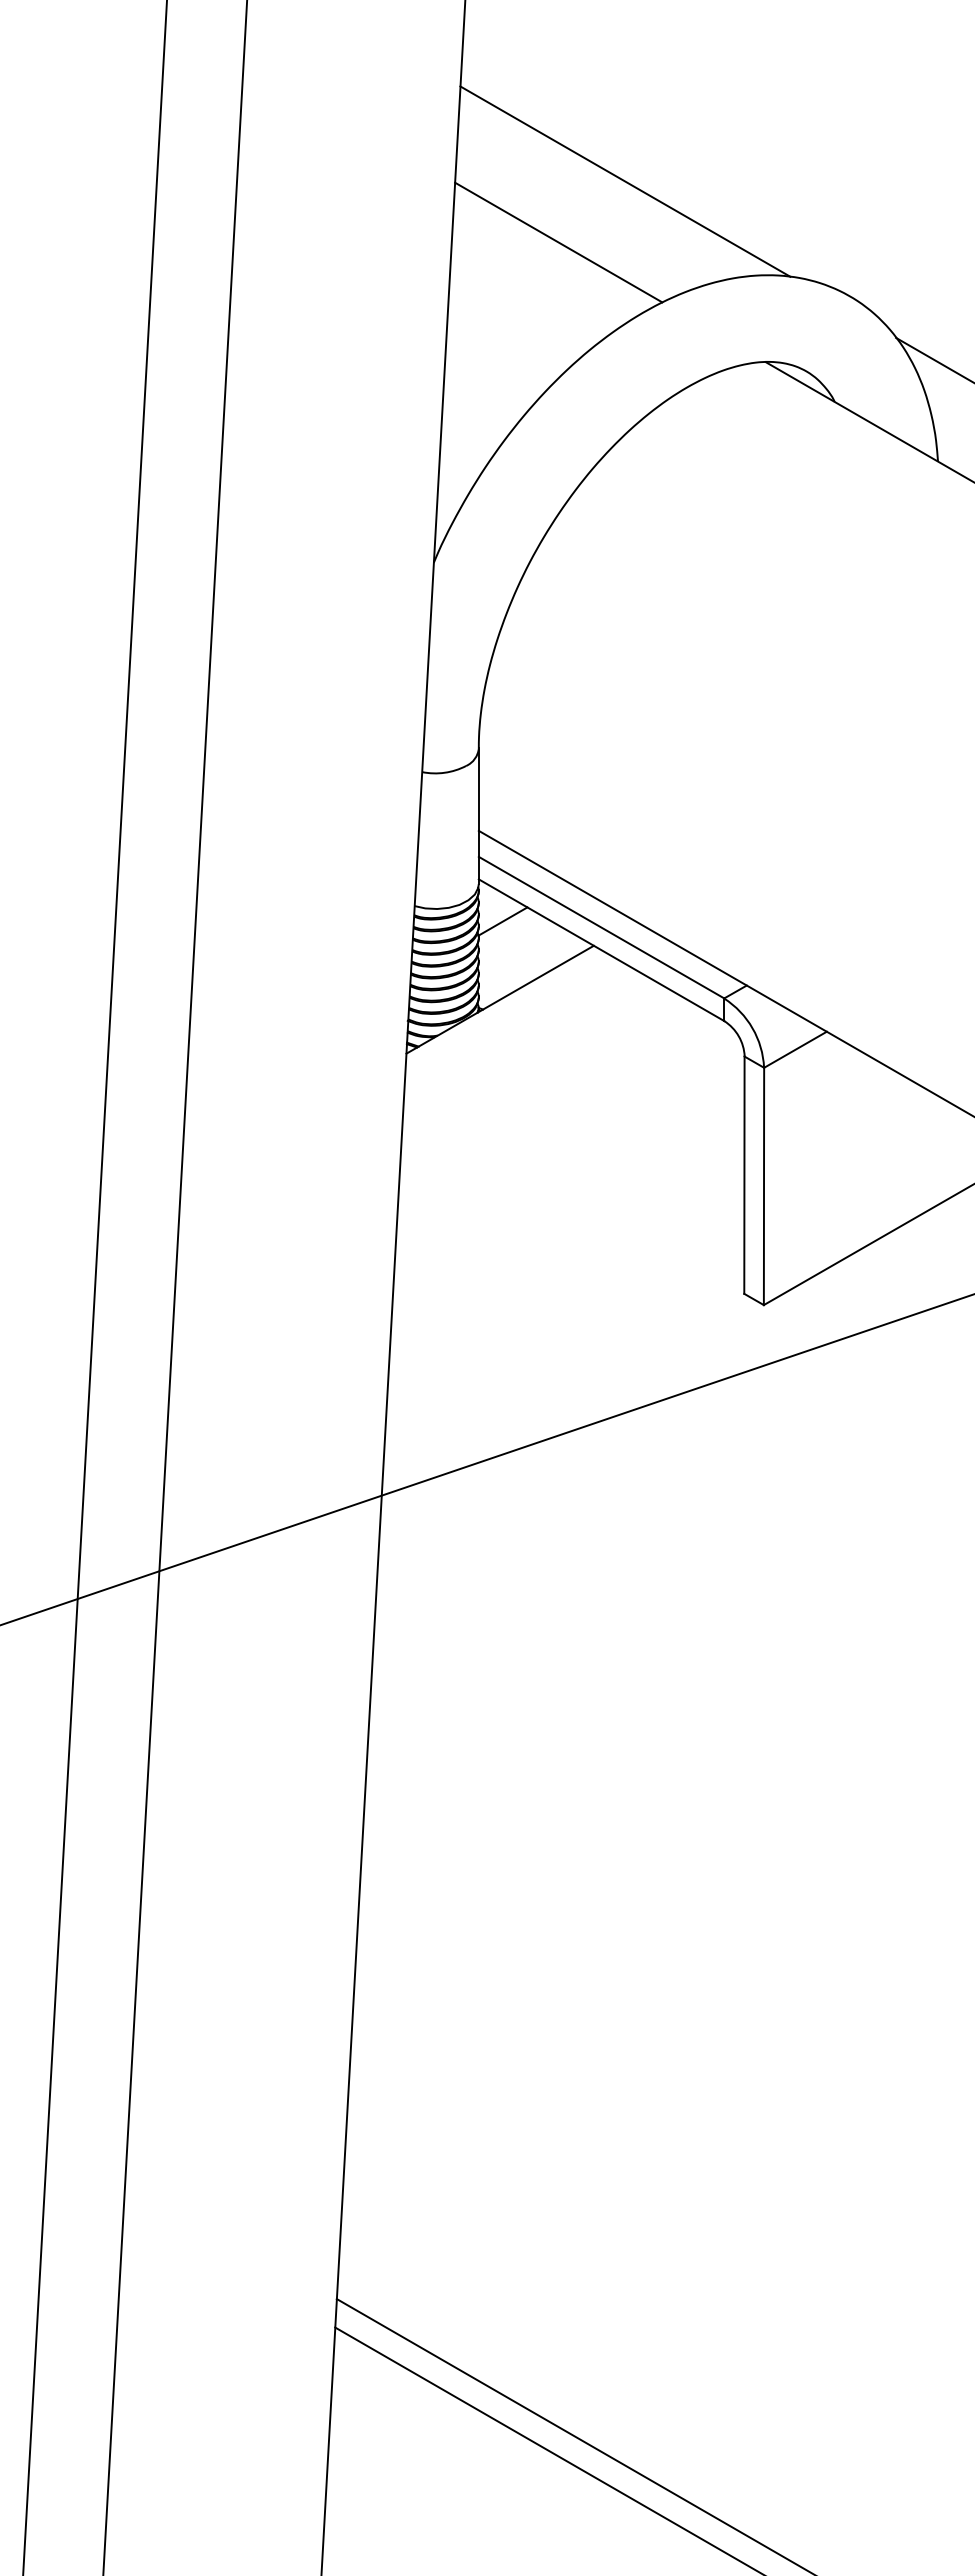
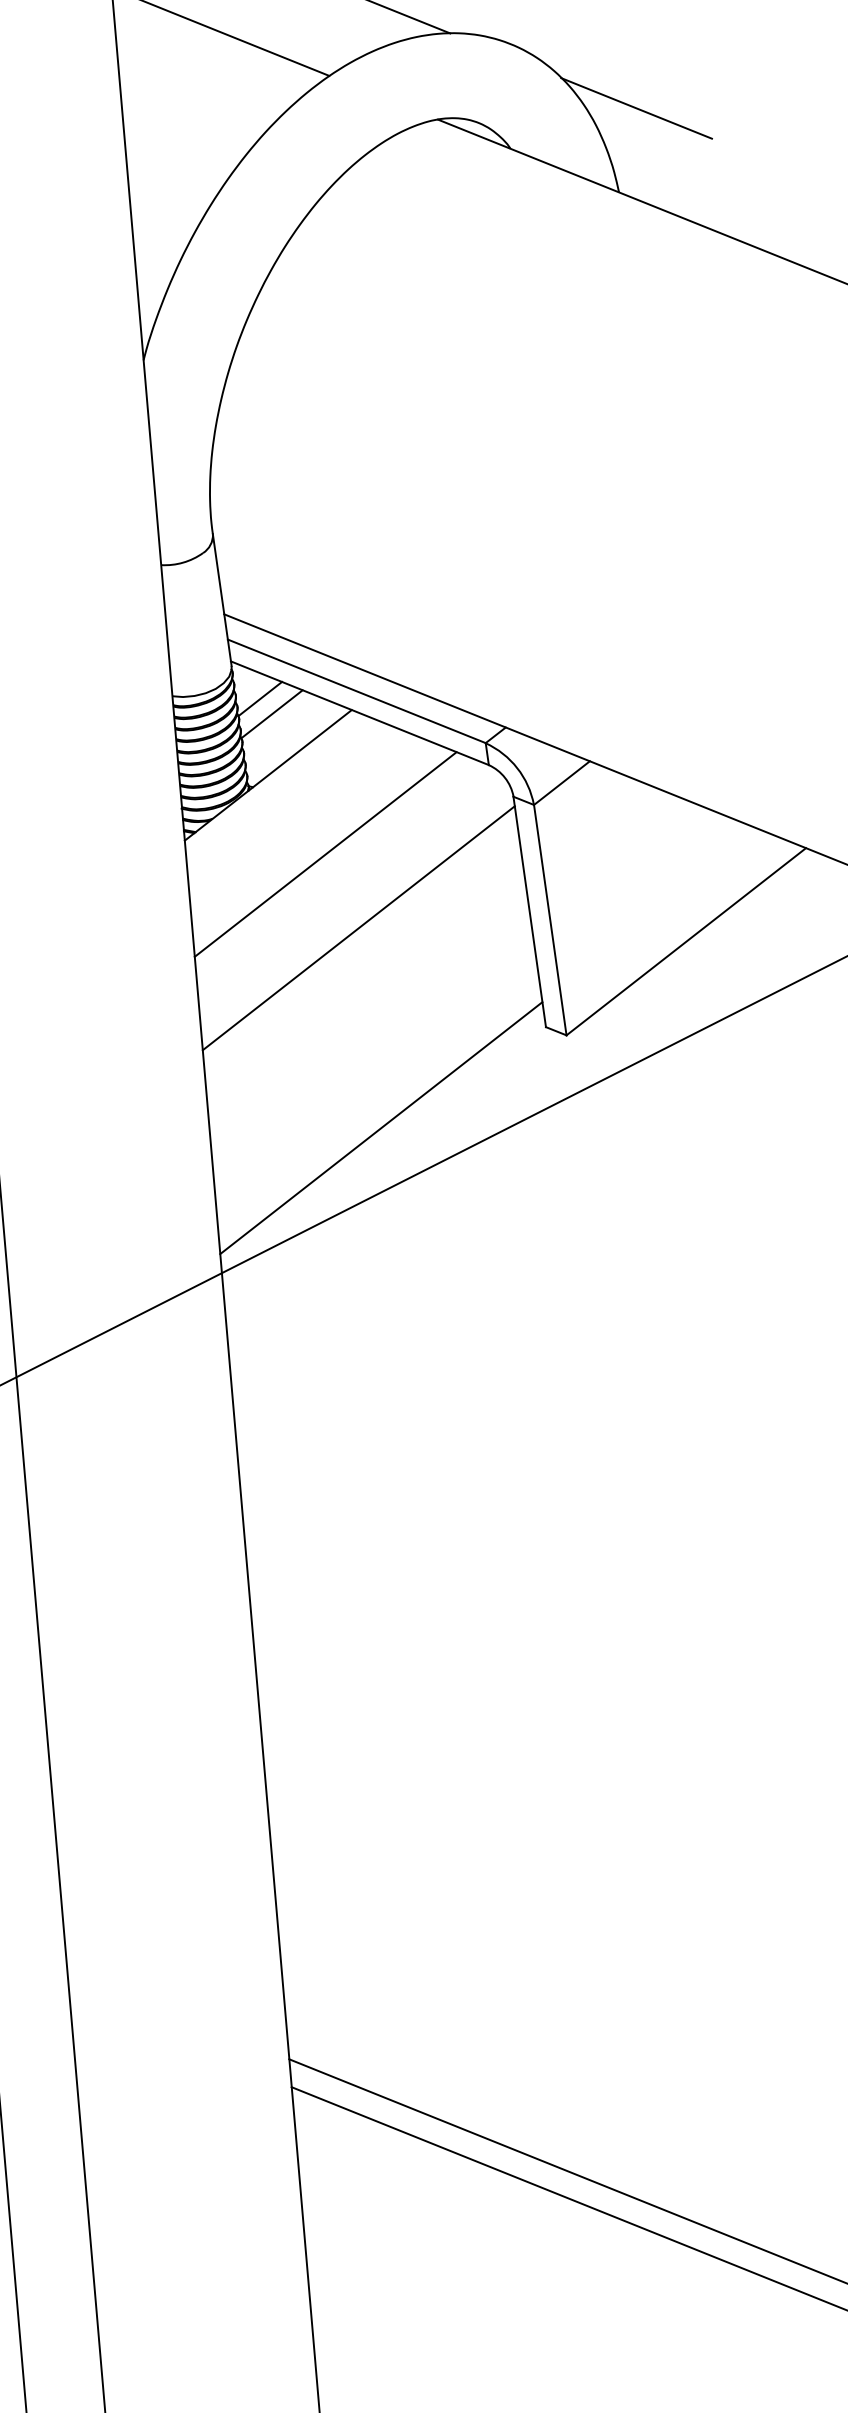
line: (512, 938) -> (271, 714), added
line: (546, 1087) -> (325, 854), added
line: (569, 1166) -> (358, 927), added
line: (563, 1372) -> (381, 1128), added

